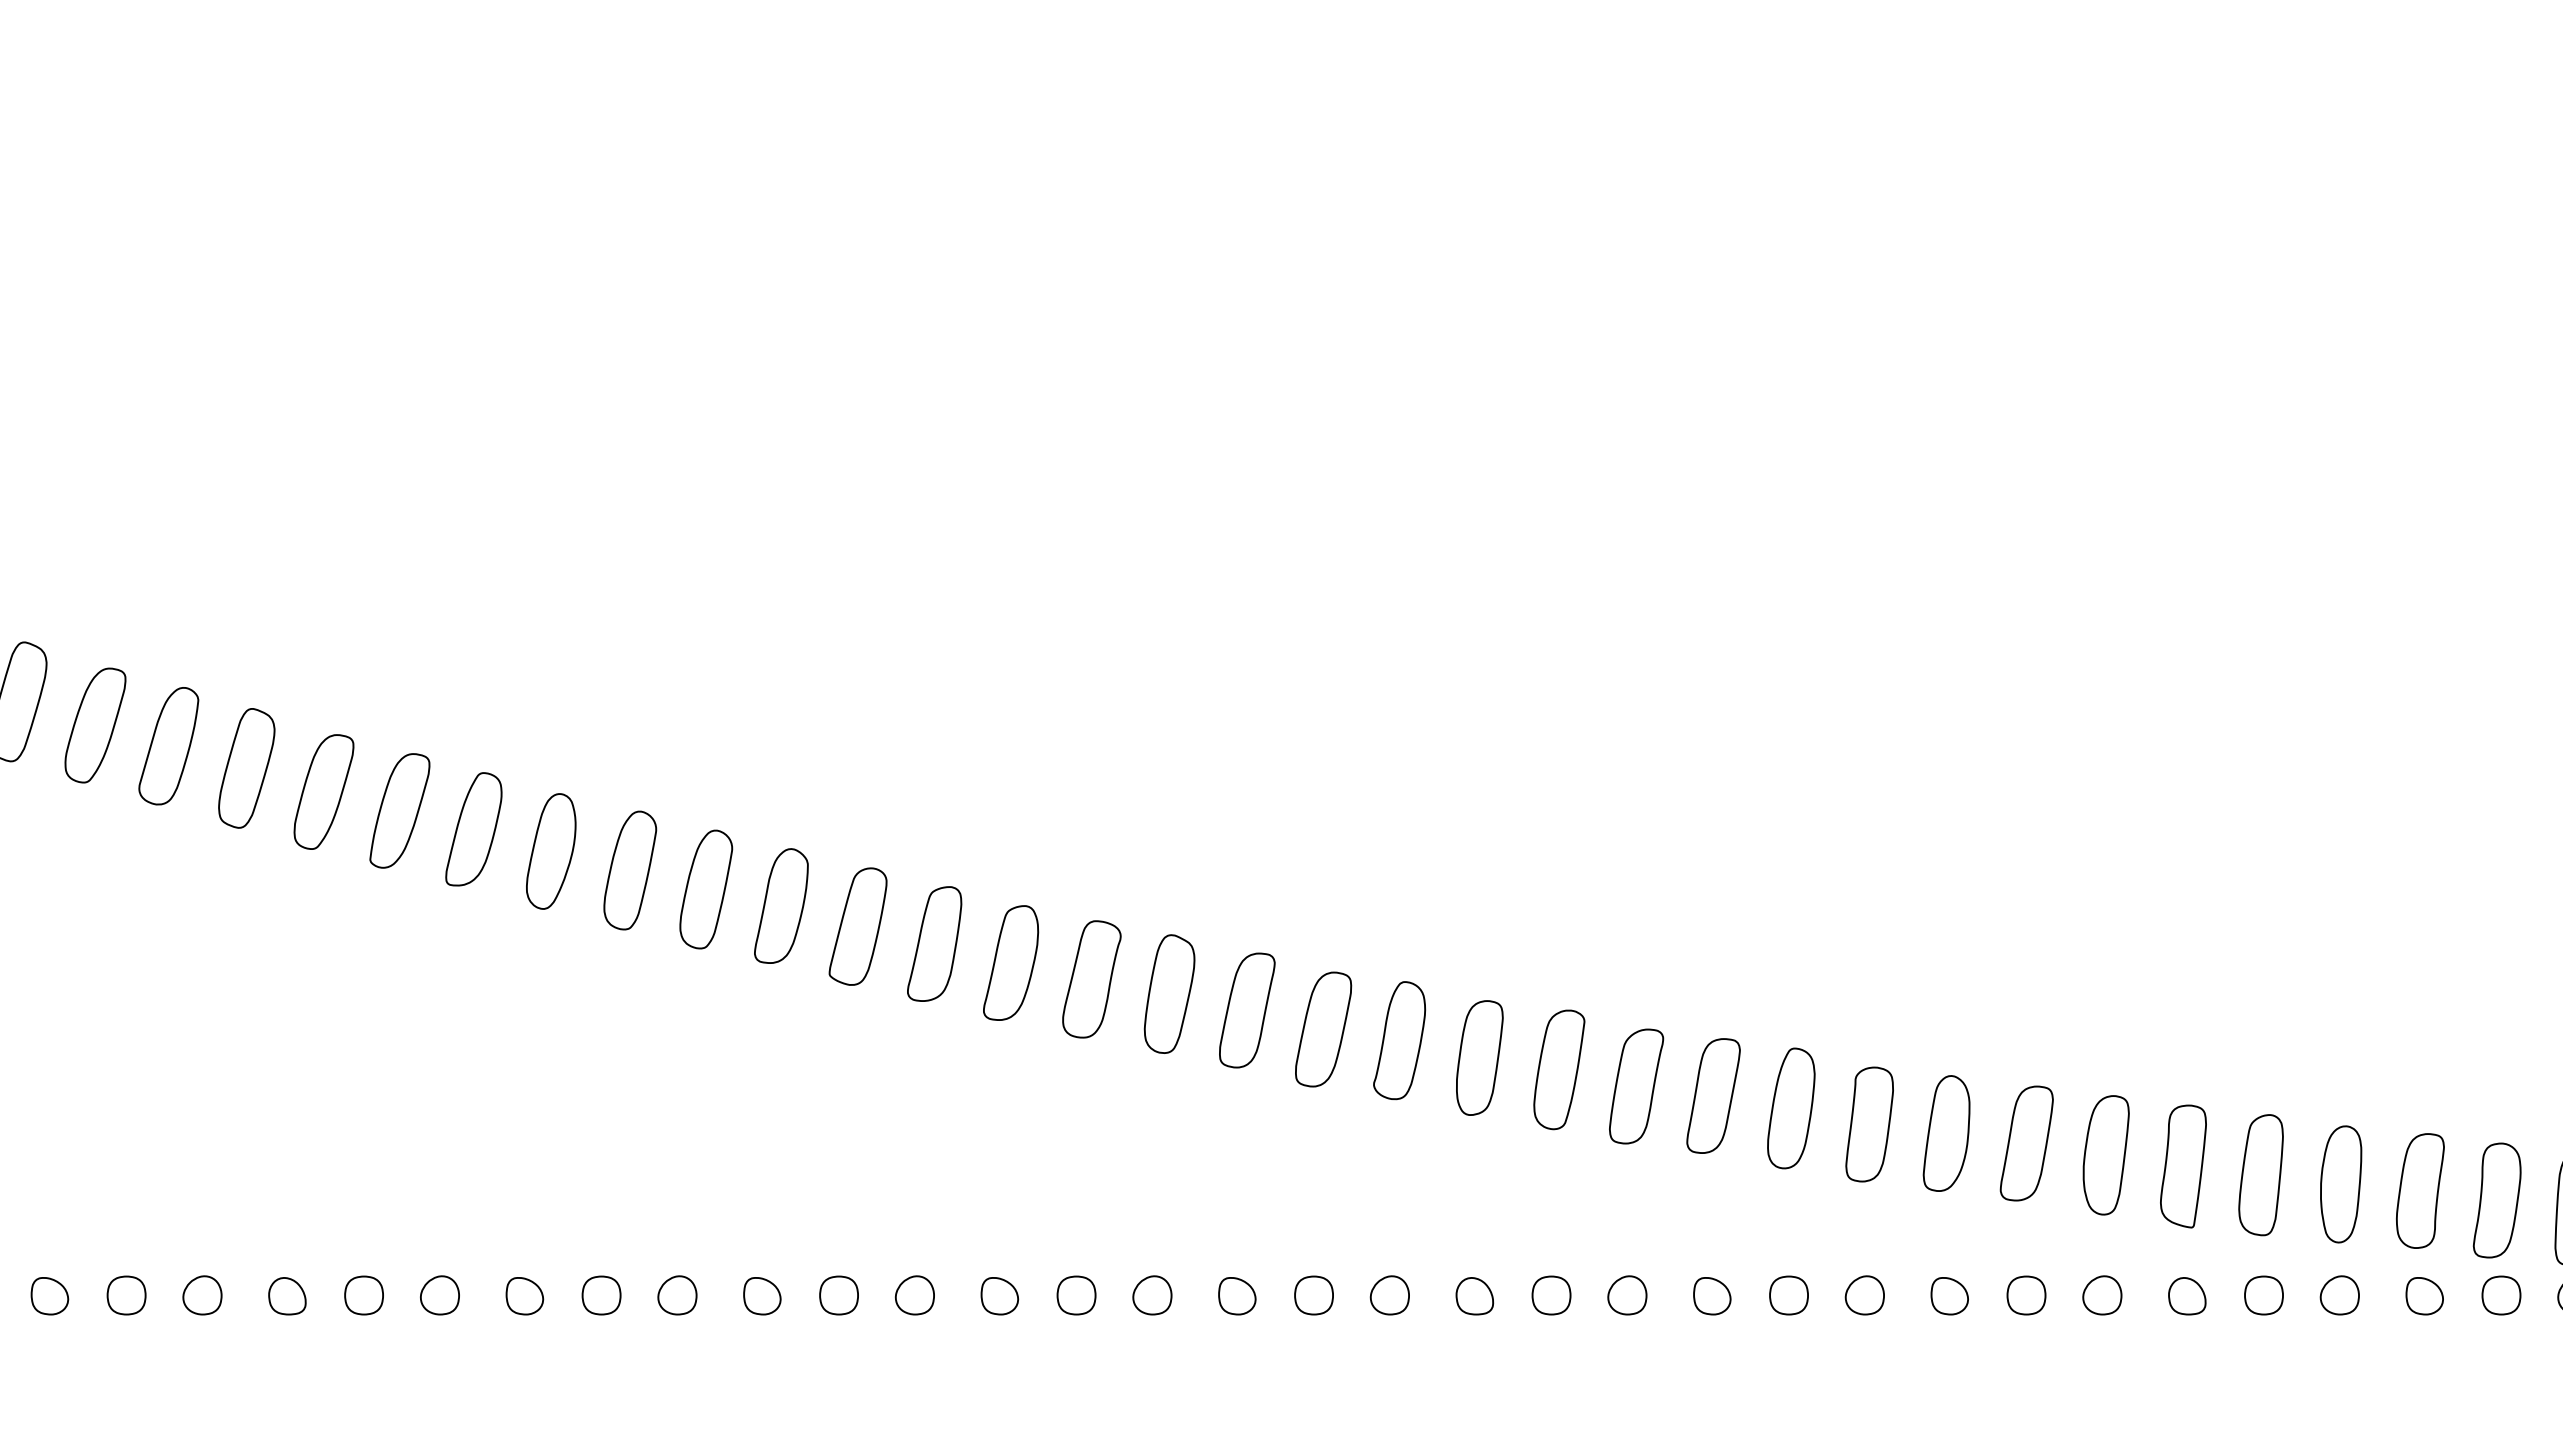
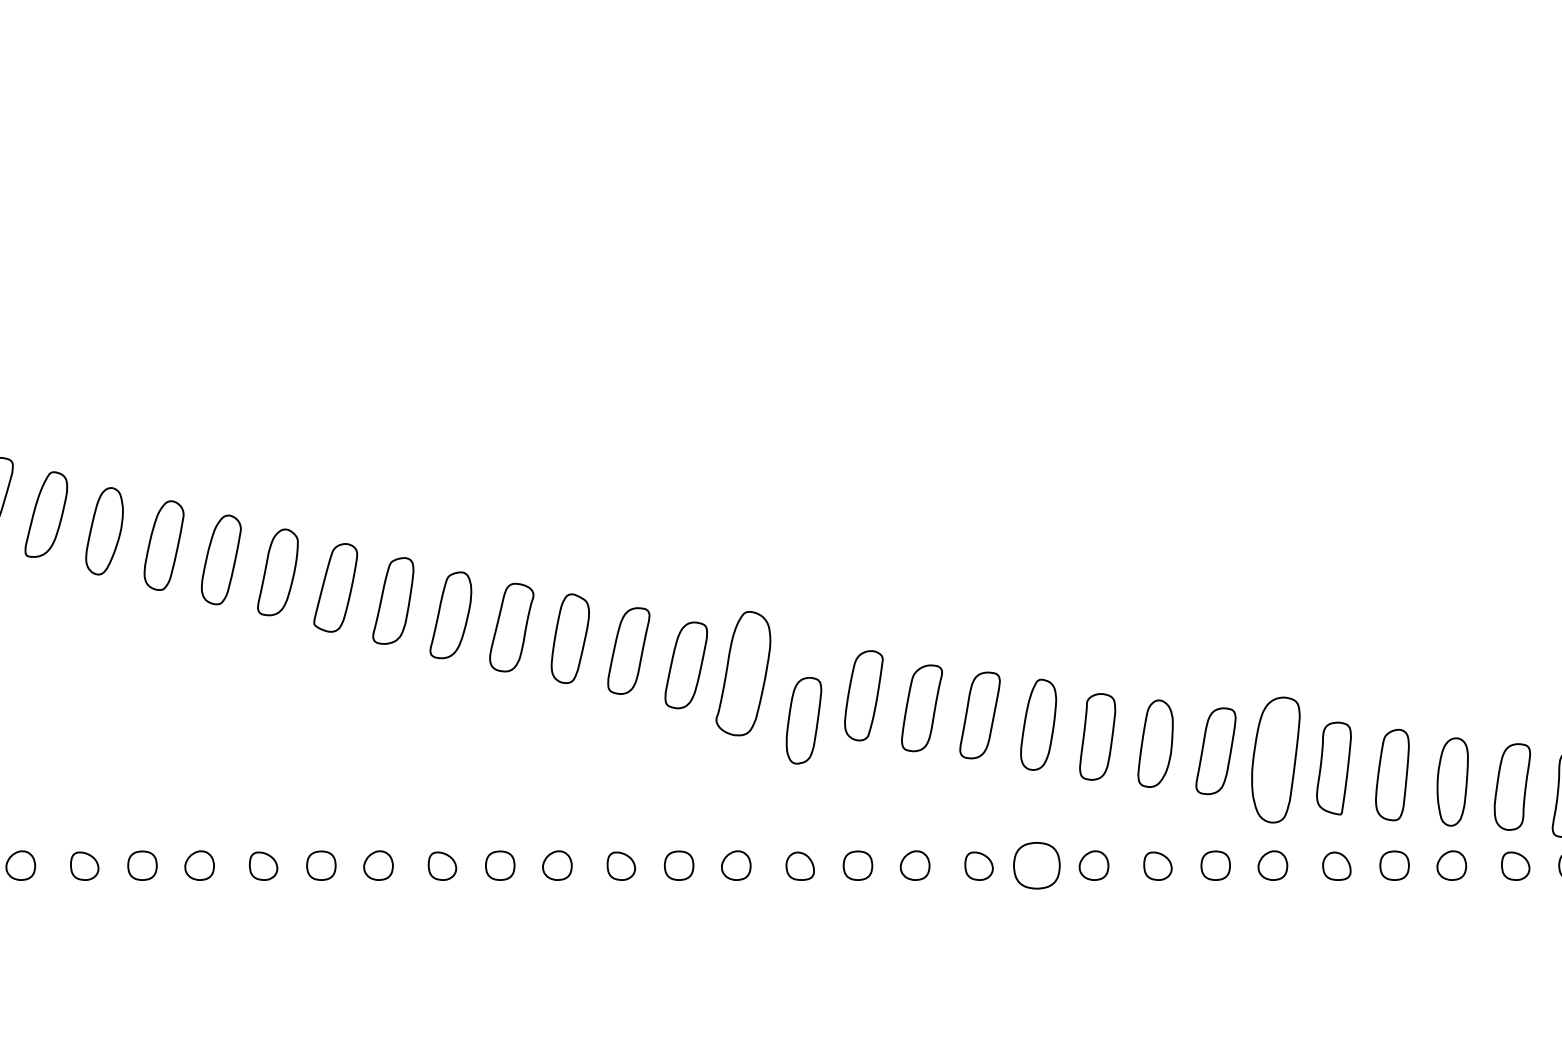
part: (1399, 1040) -> (743, 673), size x1.4
part: (1479, 1057) -> (803, 720), moved
part: (2105, 1155) -> (1275, 760), size x1.4
part: (1788, 1295) -> (1036, 865), size x1.6

